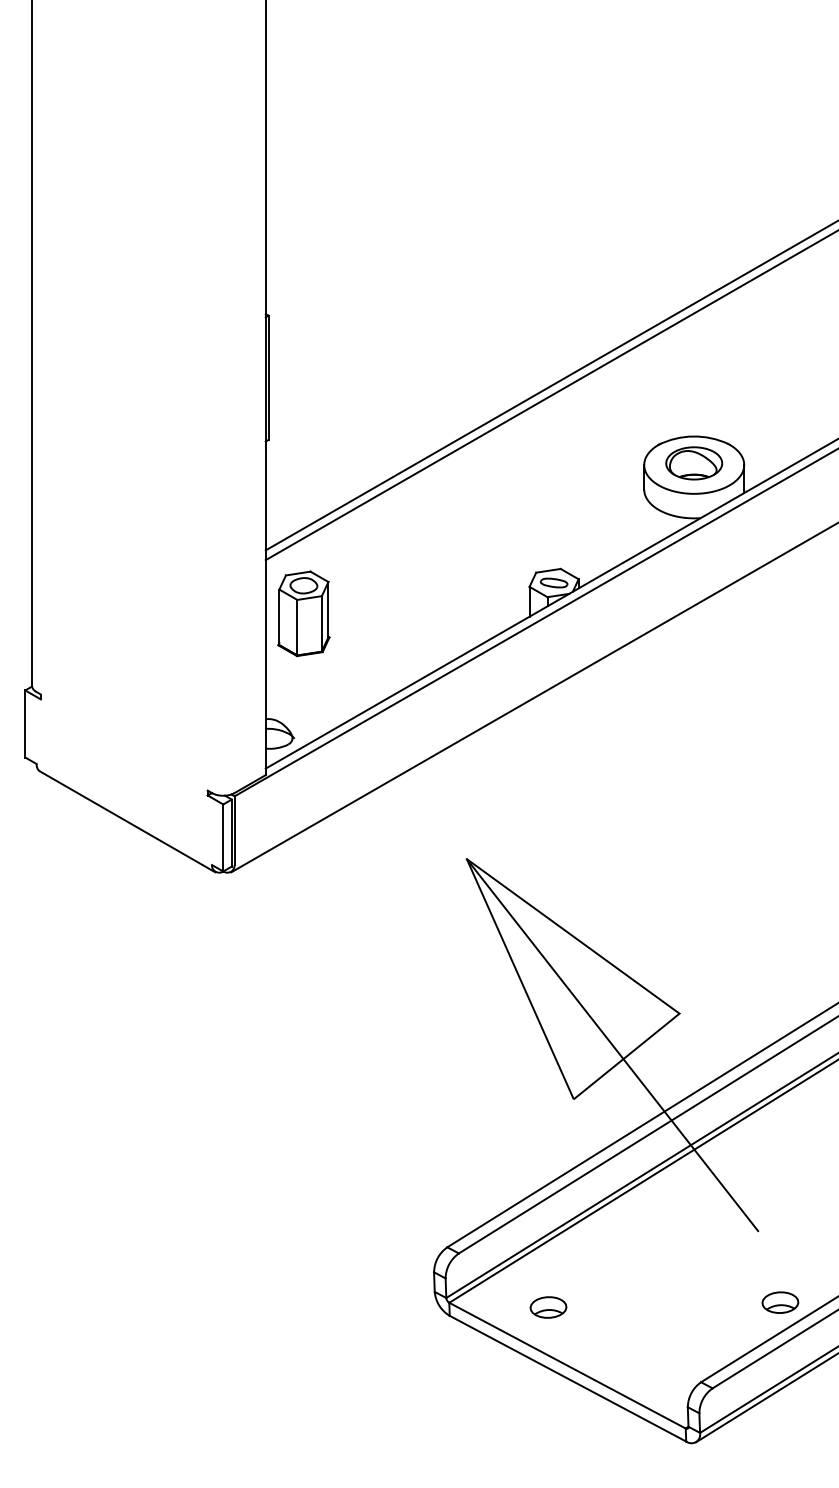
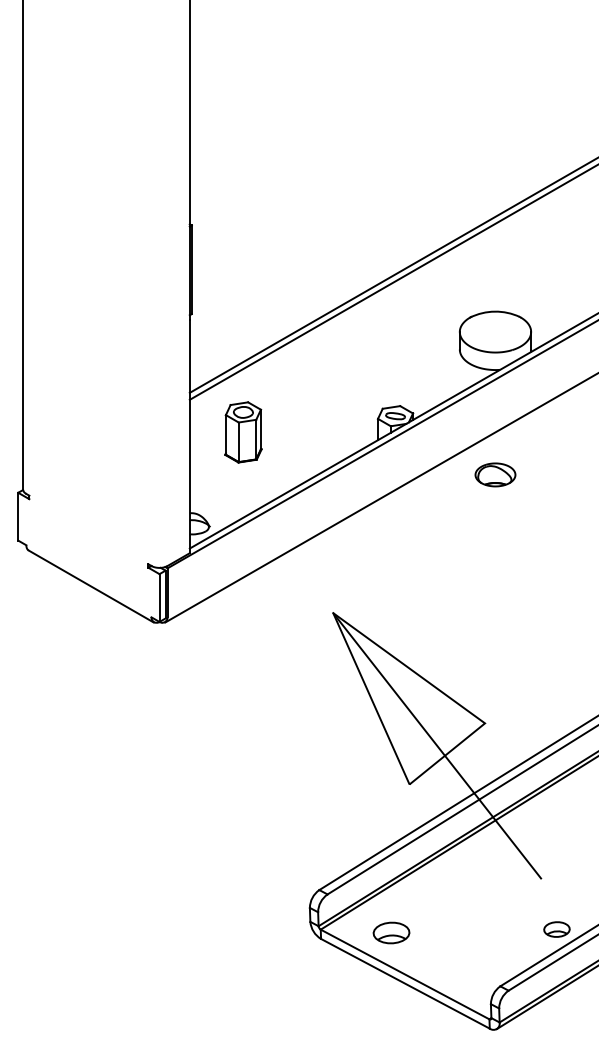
part: (694, 463) -> (495, 474), moved
part: (303, 613) -> (243, 432), moved
part: (548, 1307) -> (391, 933), size x1.4

